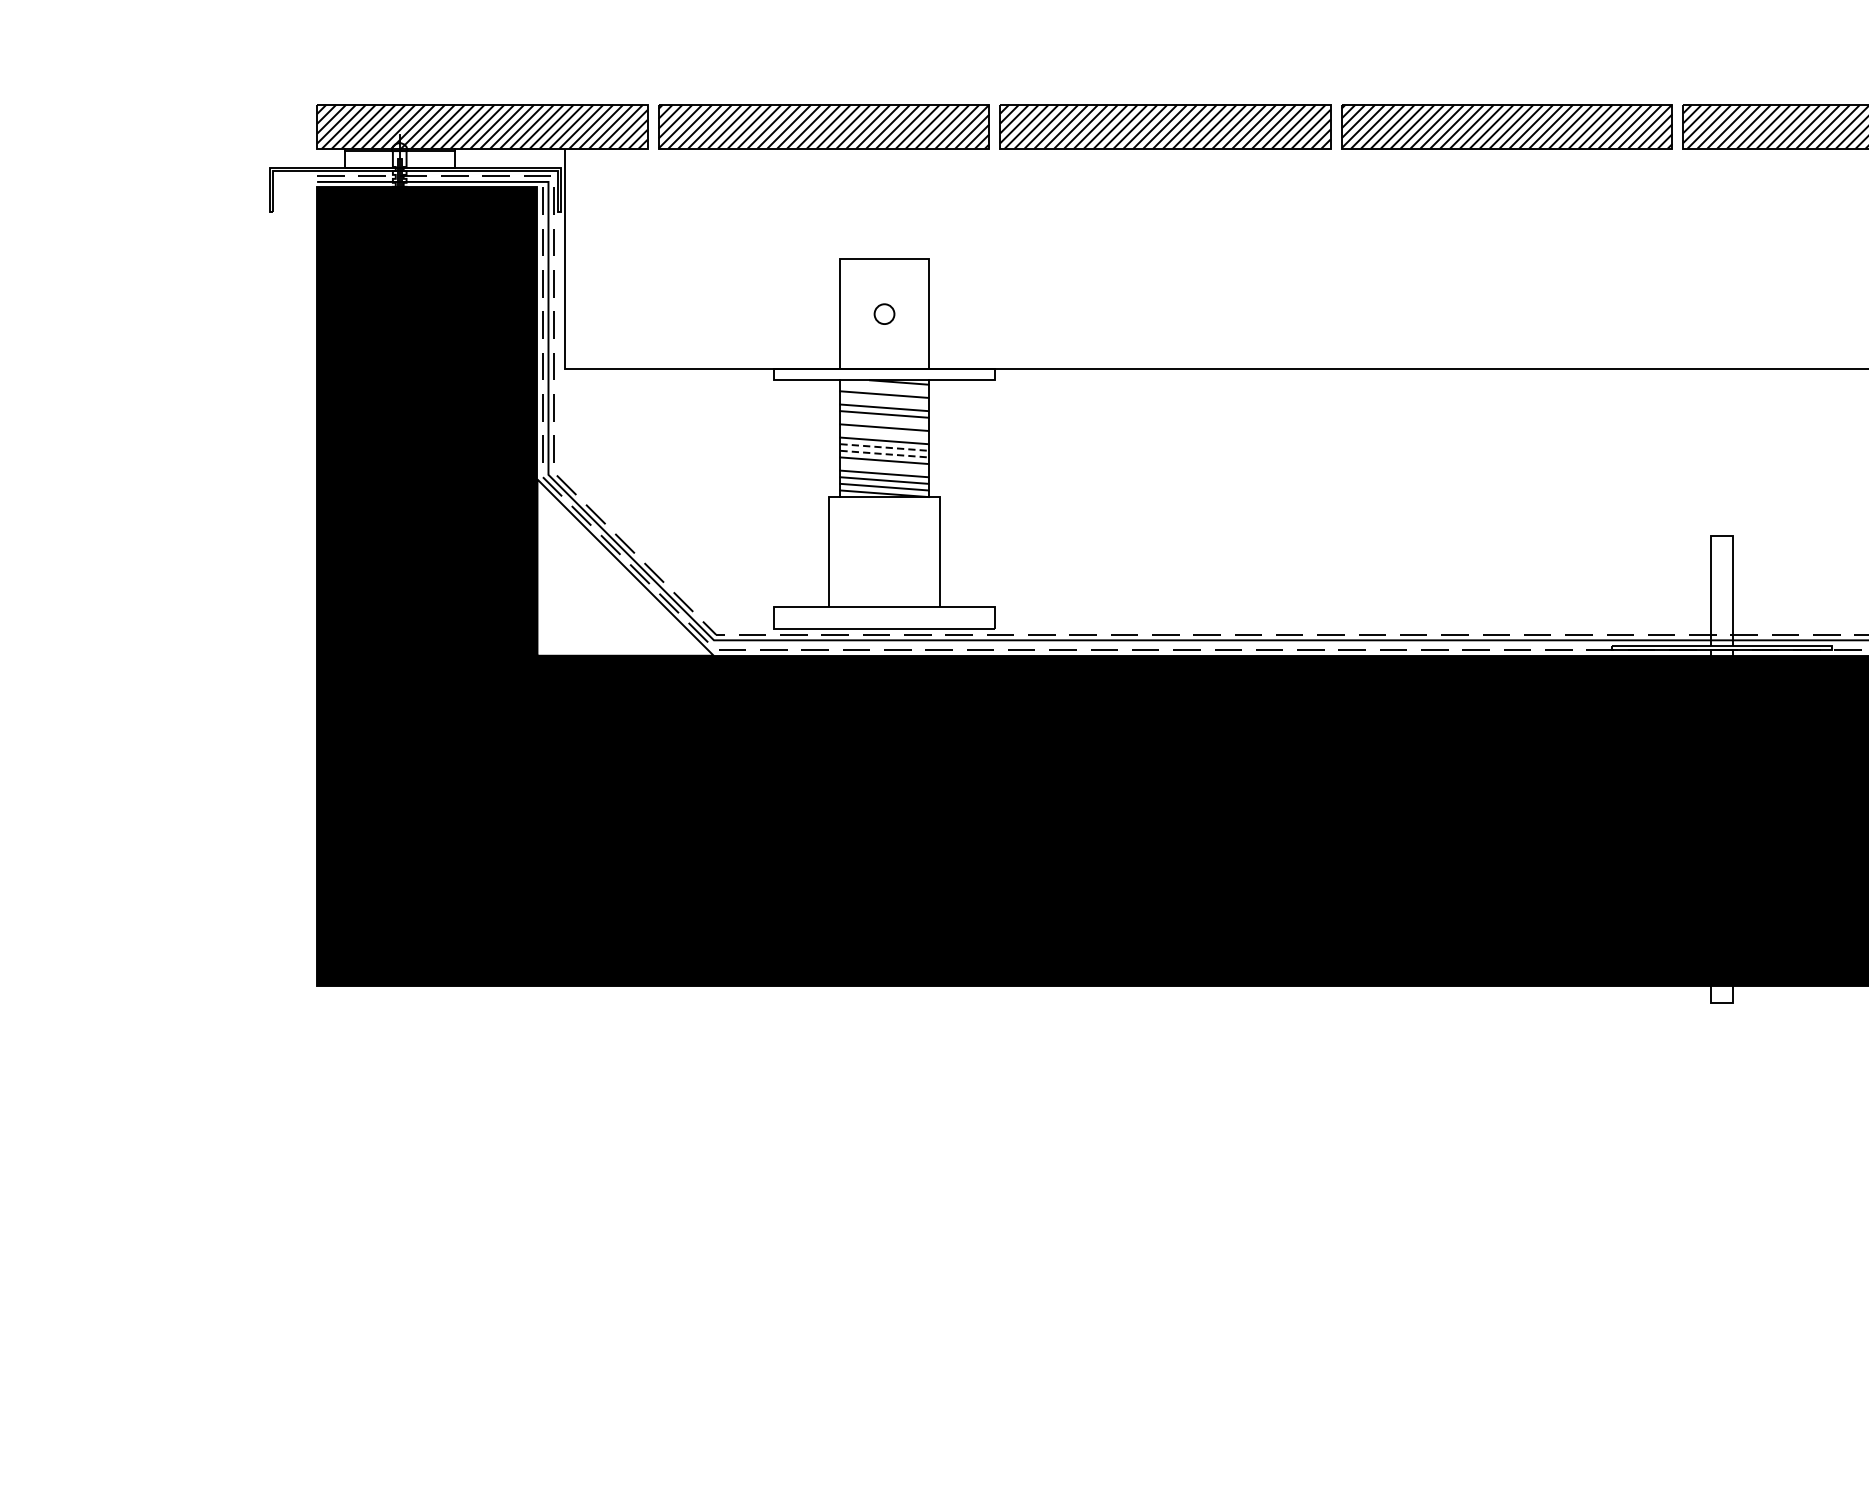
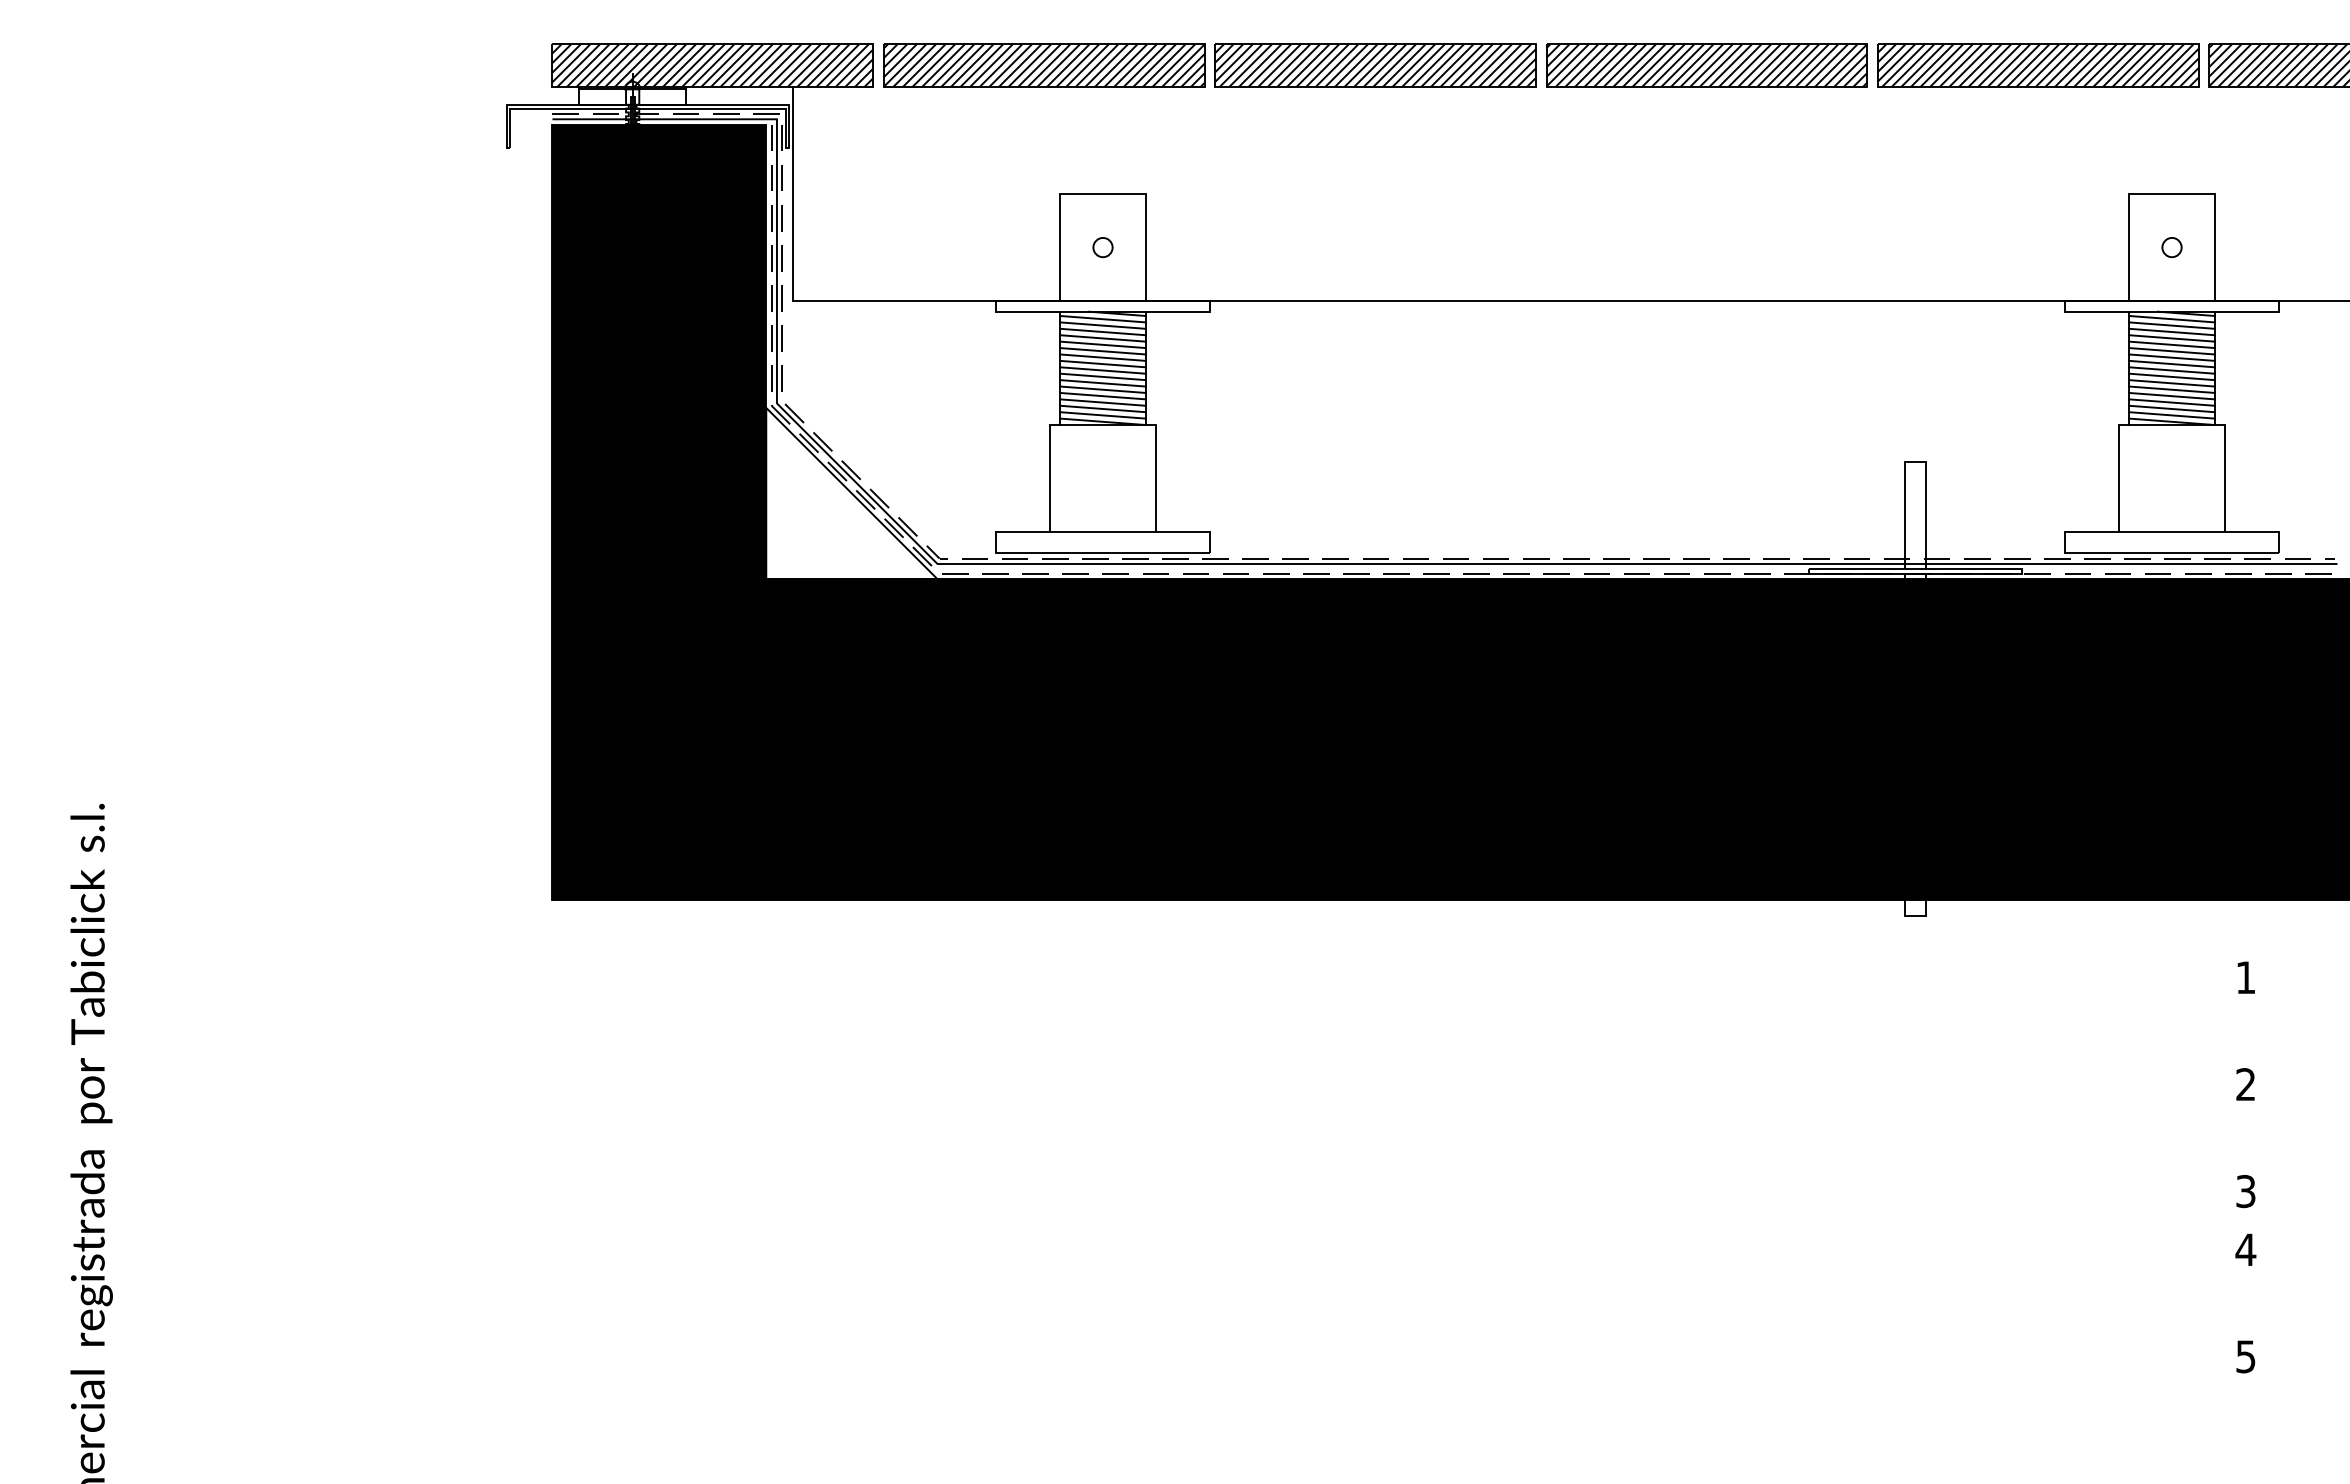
line: (884, 387) -> (1102, 318), added
line: (884, 400) -> (1102, 331), added
line: (884, 421) -> (1102, 351), added
line: (884, 433) -> (1102, 363), added
line: (885, 447) -> (1103, 376), dashed -> solid
line: (885, 454) -> (1103, 383), dashed -> solid
line: (884, 466) -> (1102, 395), added

